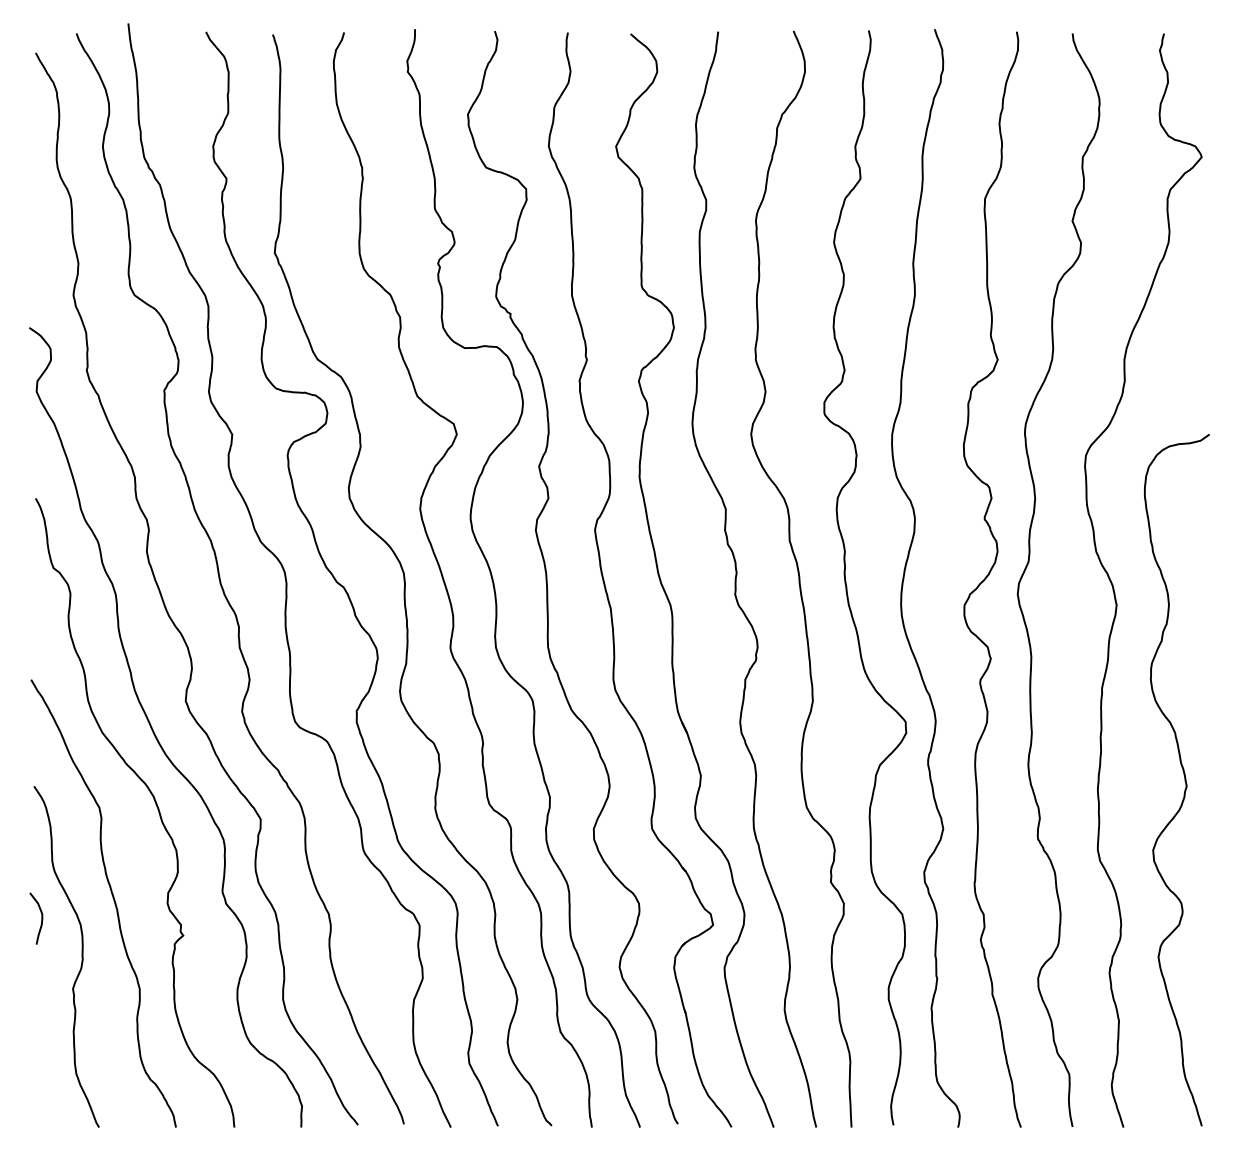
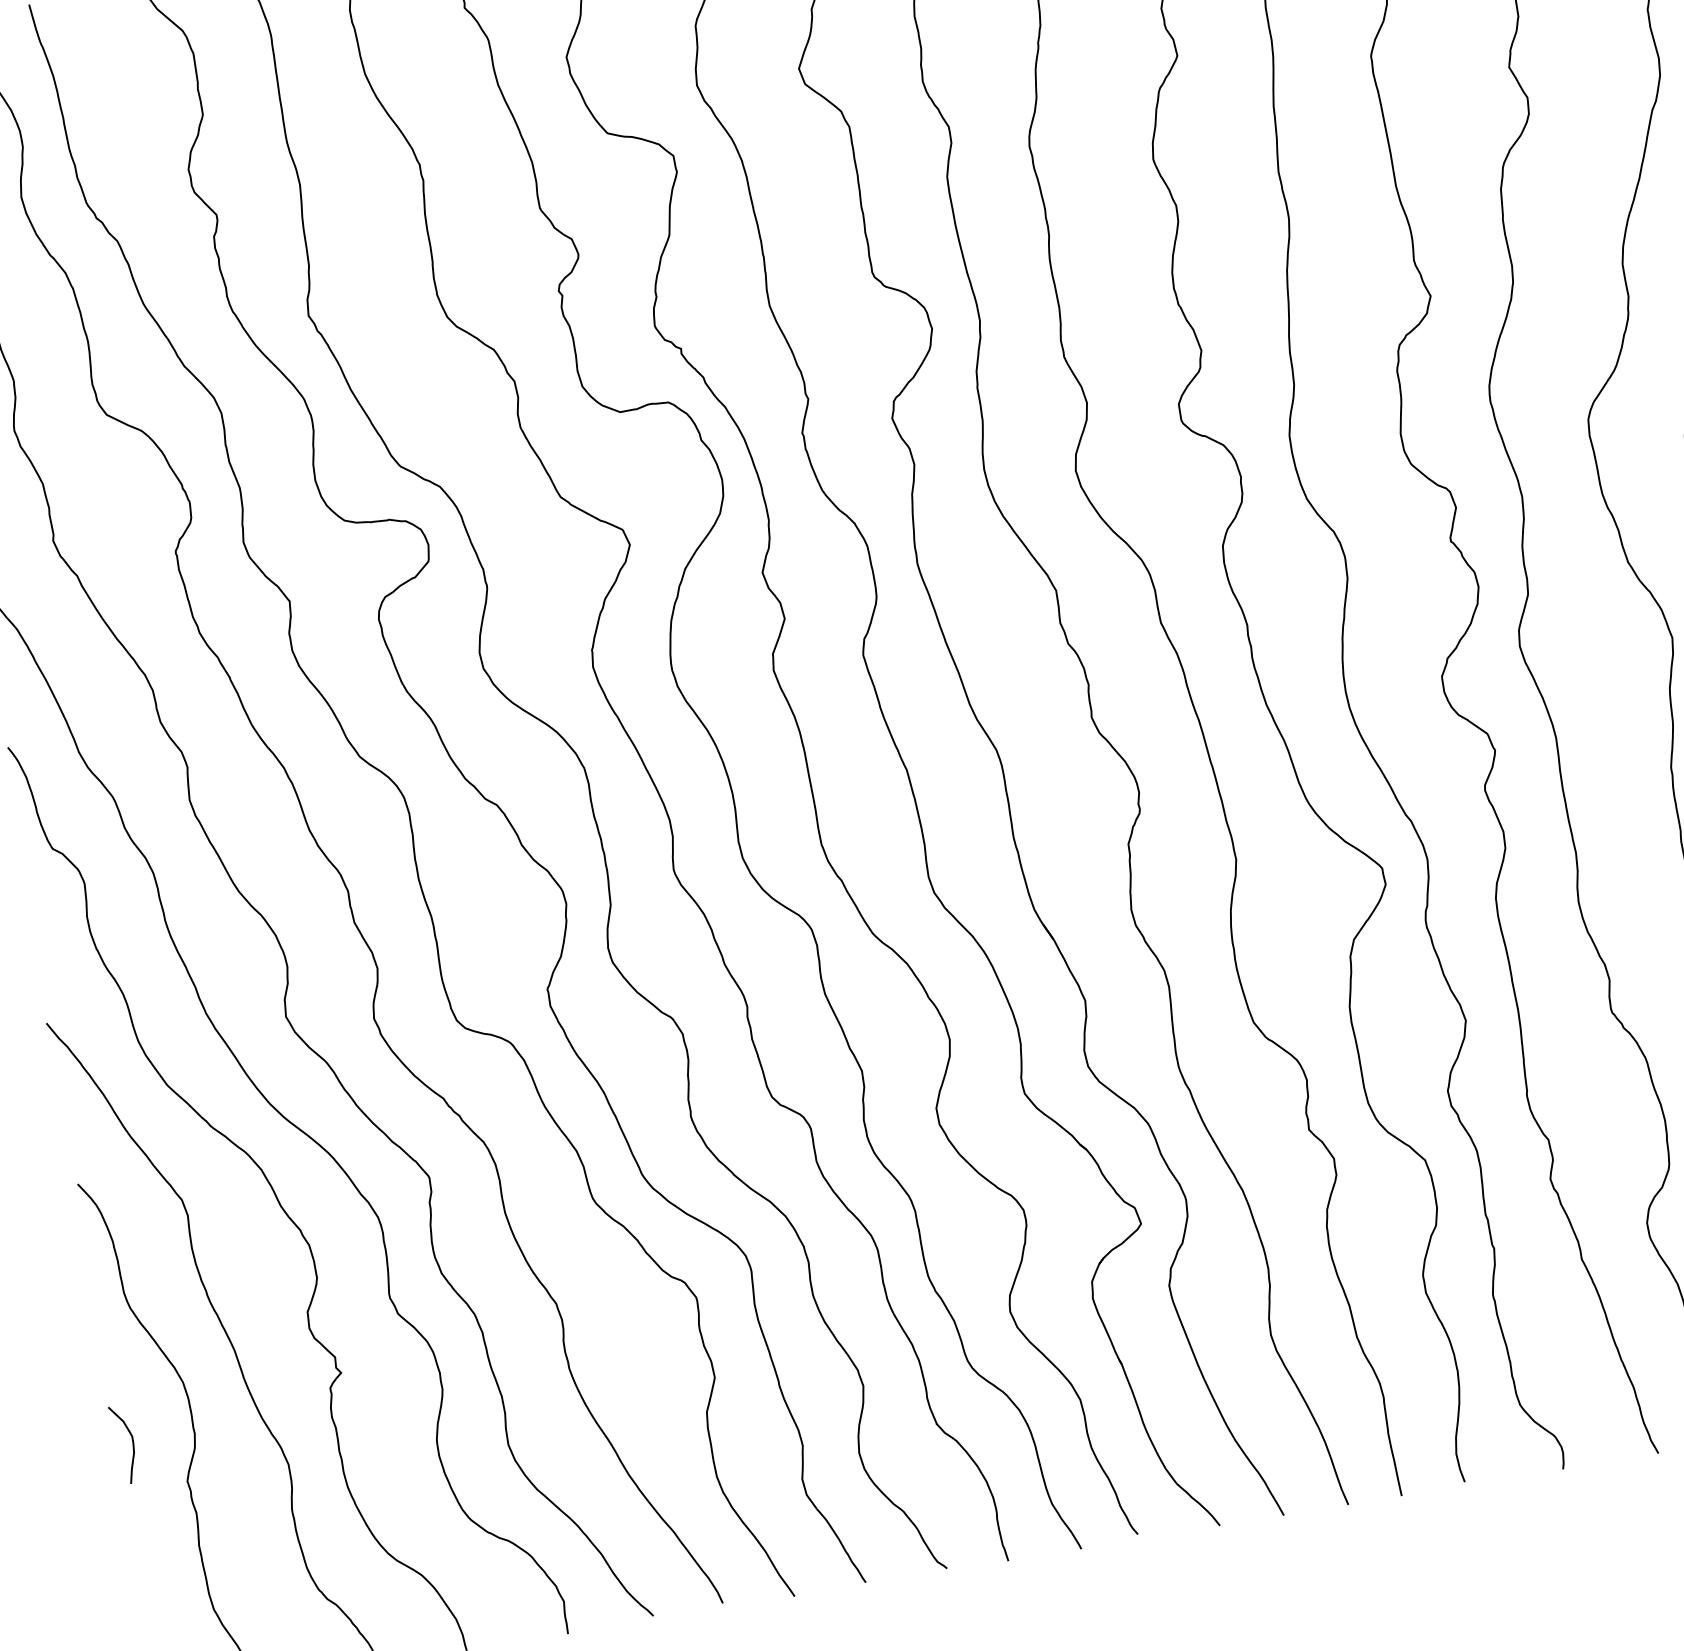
curve: (41, 918) -> (132, 1443), moved

